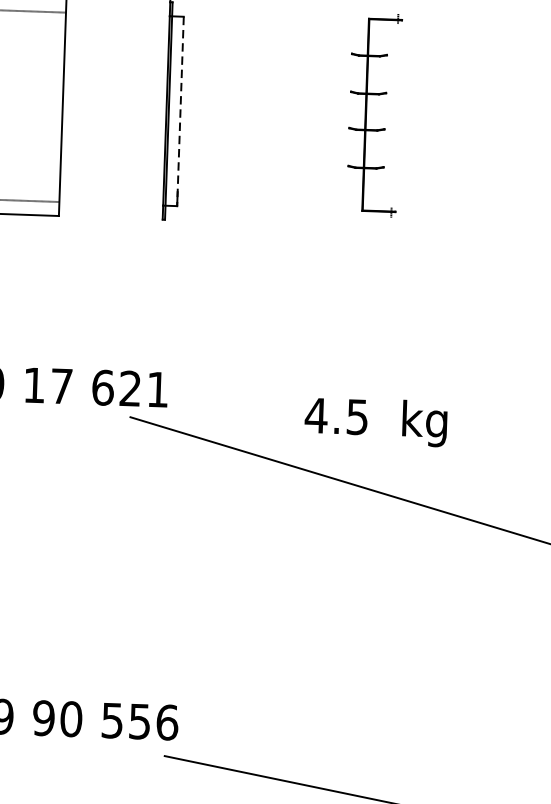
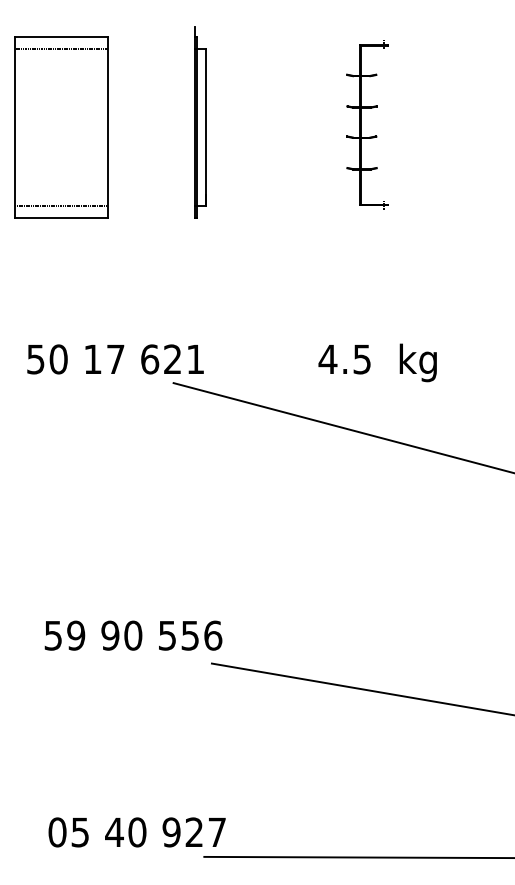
line: (180, 111) -> (206, 127), dashed -> solid
text: (375, 421) -> (377, 362), moved

